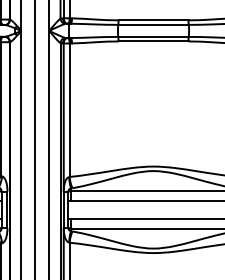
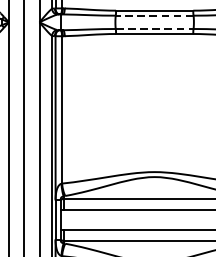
line: (153, 24) -> (154, 15), solid -> dashed
line: (154, 36) -> (155, 28), solid -> dashed

